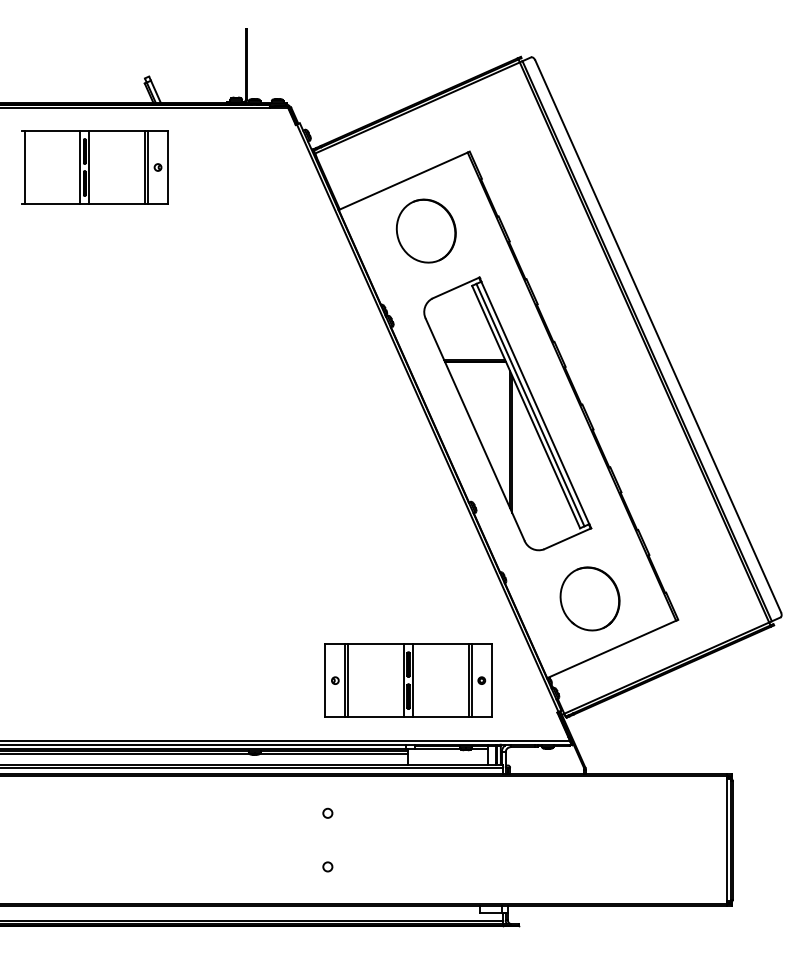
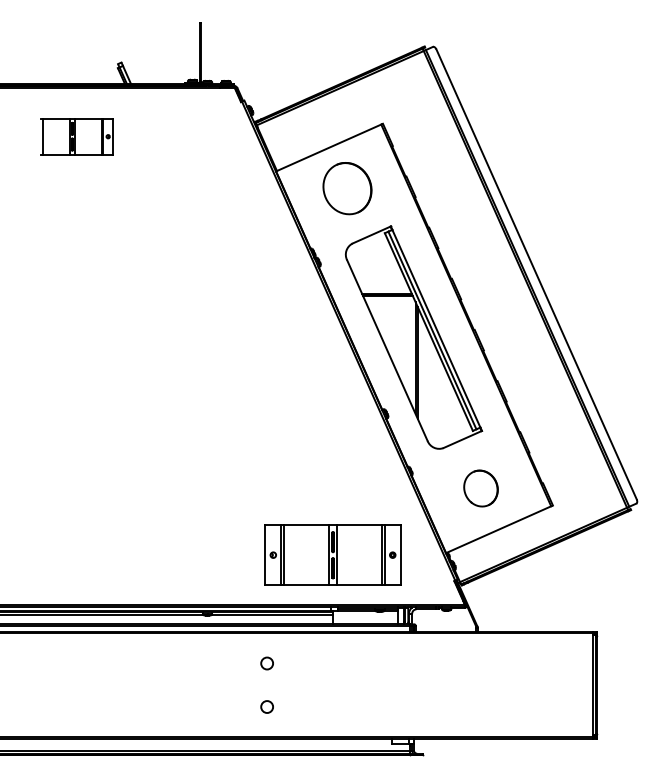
part: (94, 167) -> (76, 136), size x0.6
part: (589, 598) -> (480, 488), size x0.7
circle: (327, 812) -> (266, 662), size x1.6
circle: (327, 866) -> (266, 706), size x1.6

